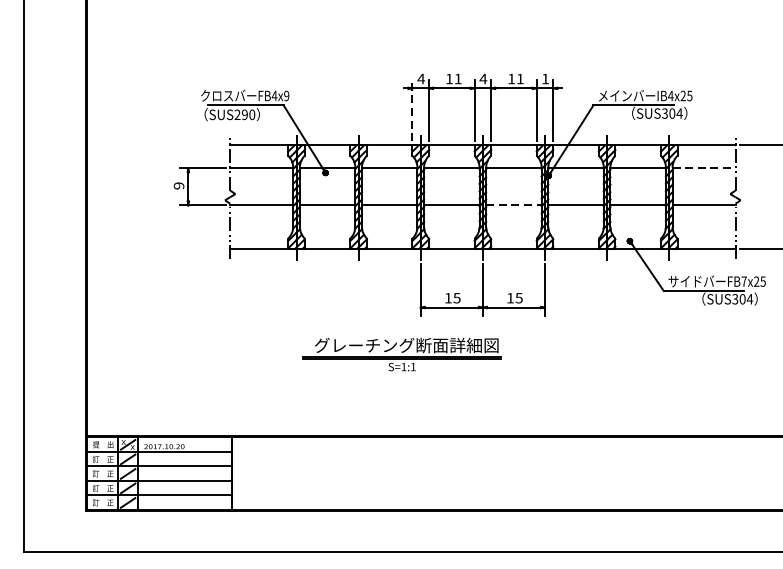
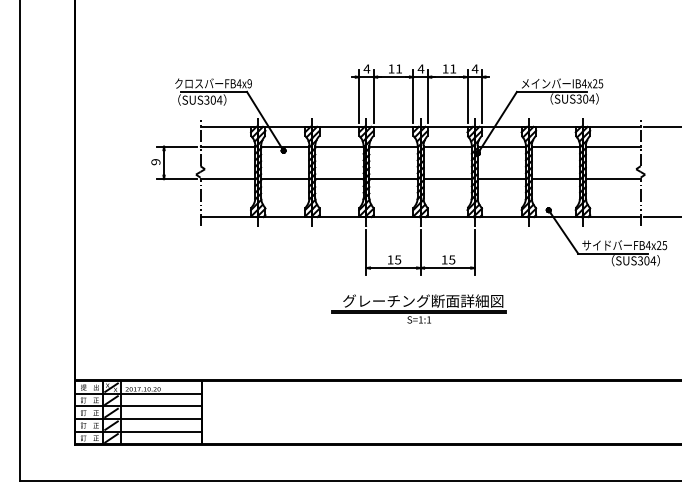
text: (544, 78) -> (474, 68), 1 -> 4
line: (412, 110) -> (359, 96), dashed -> solid
text: (245, 114) -> (213, 99), SUS290 -> SUS304
line: (704, 167) -> (613, 146), dashed -> solid
line: (514, 205) -> (448, 179), dashed -> solid
text: (743, 281) -> (647, 245), FB7x25 -> FB4x25
part: (401, 353) -> (418, 308), moved

